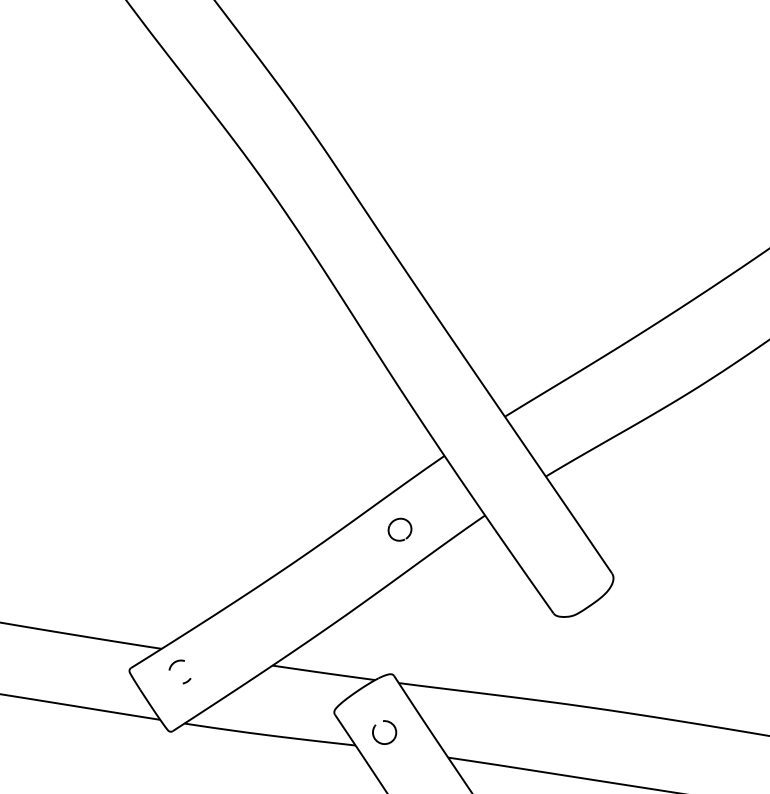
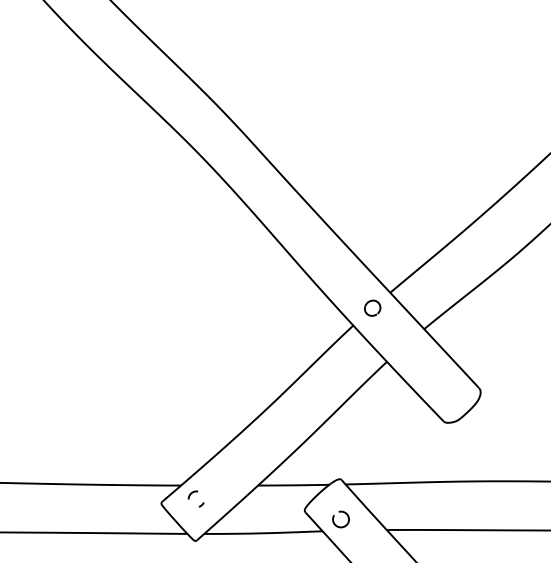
part: (399, 528) -> (372, 307), moved

